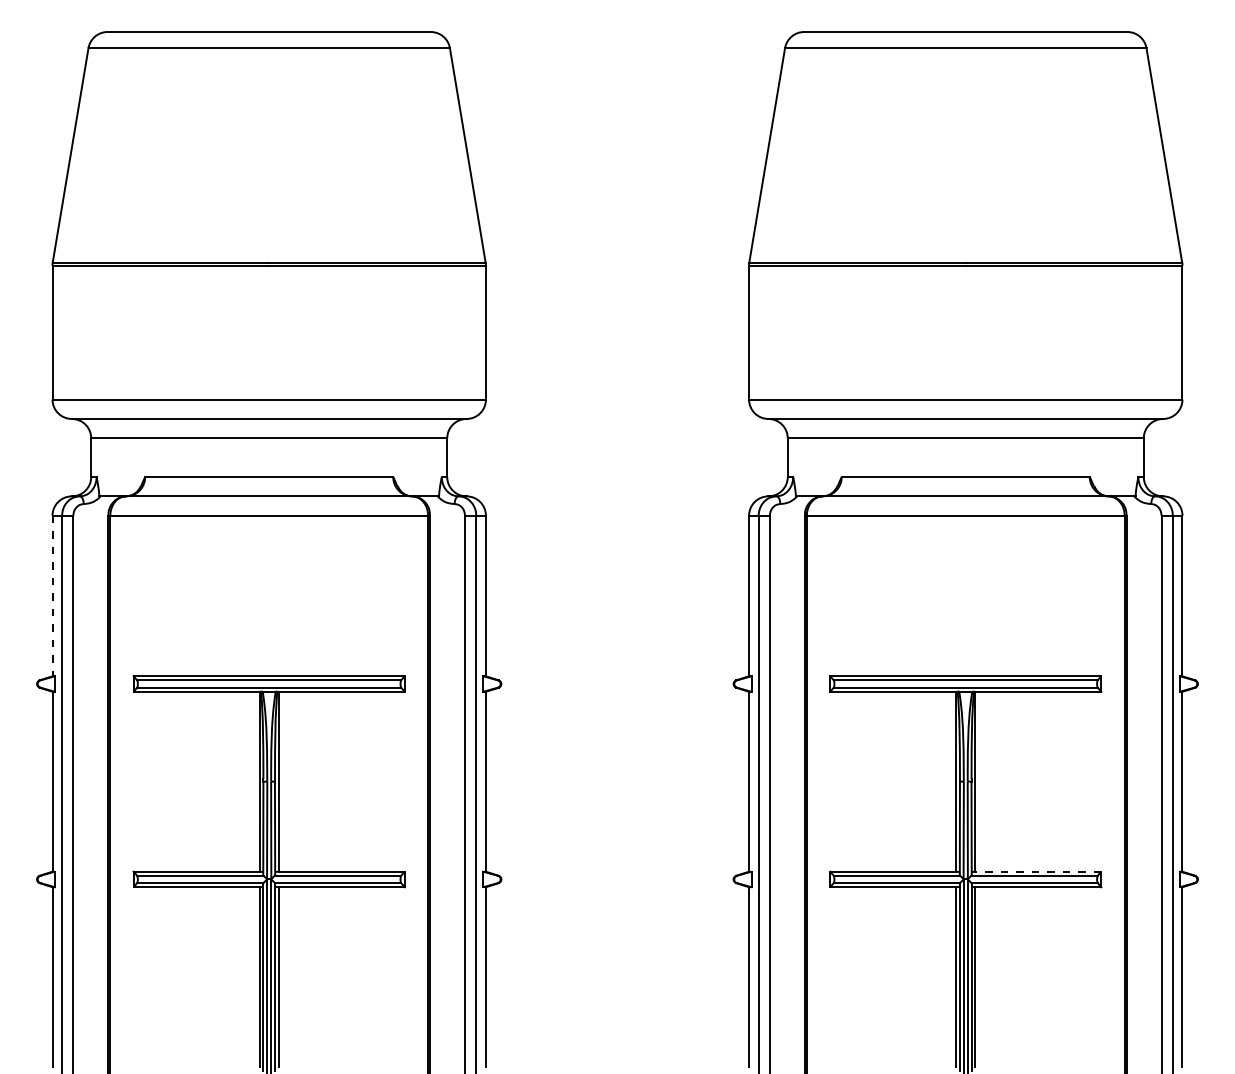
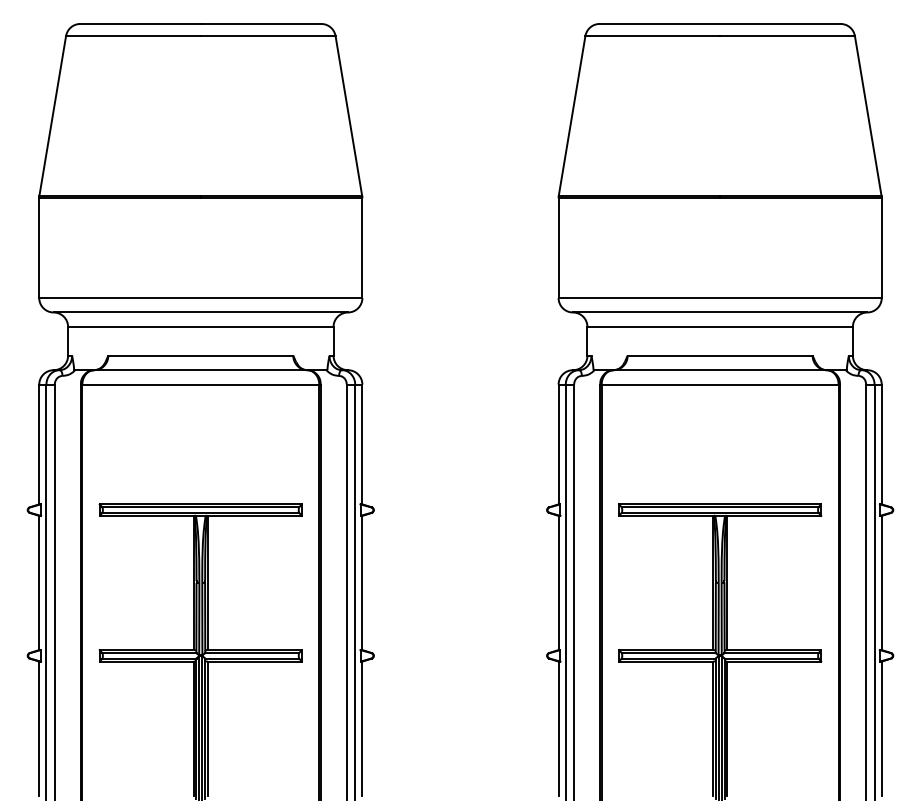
line: (52, 596) -> (39, 444), dashed -> solid
line: (1037, 871) -> (773, 649), dashed -> solid

